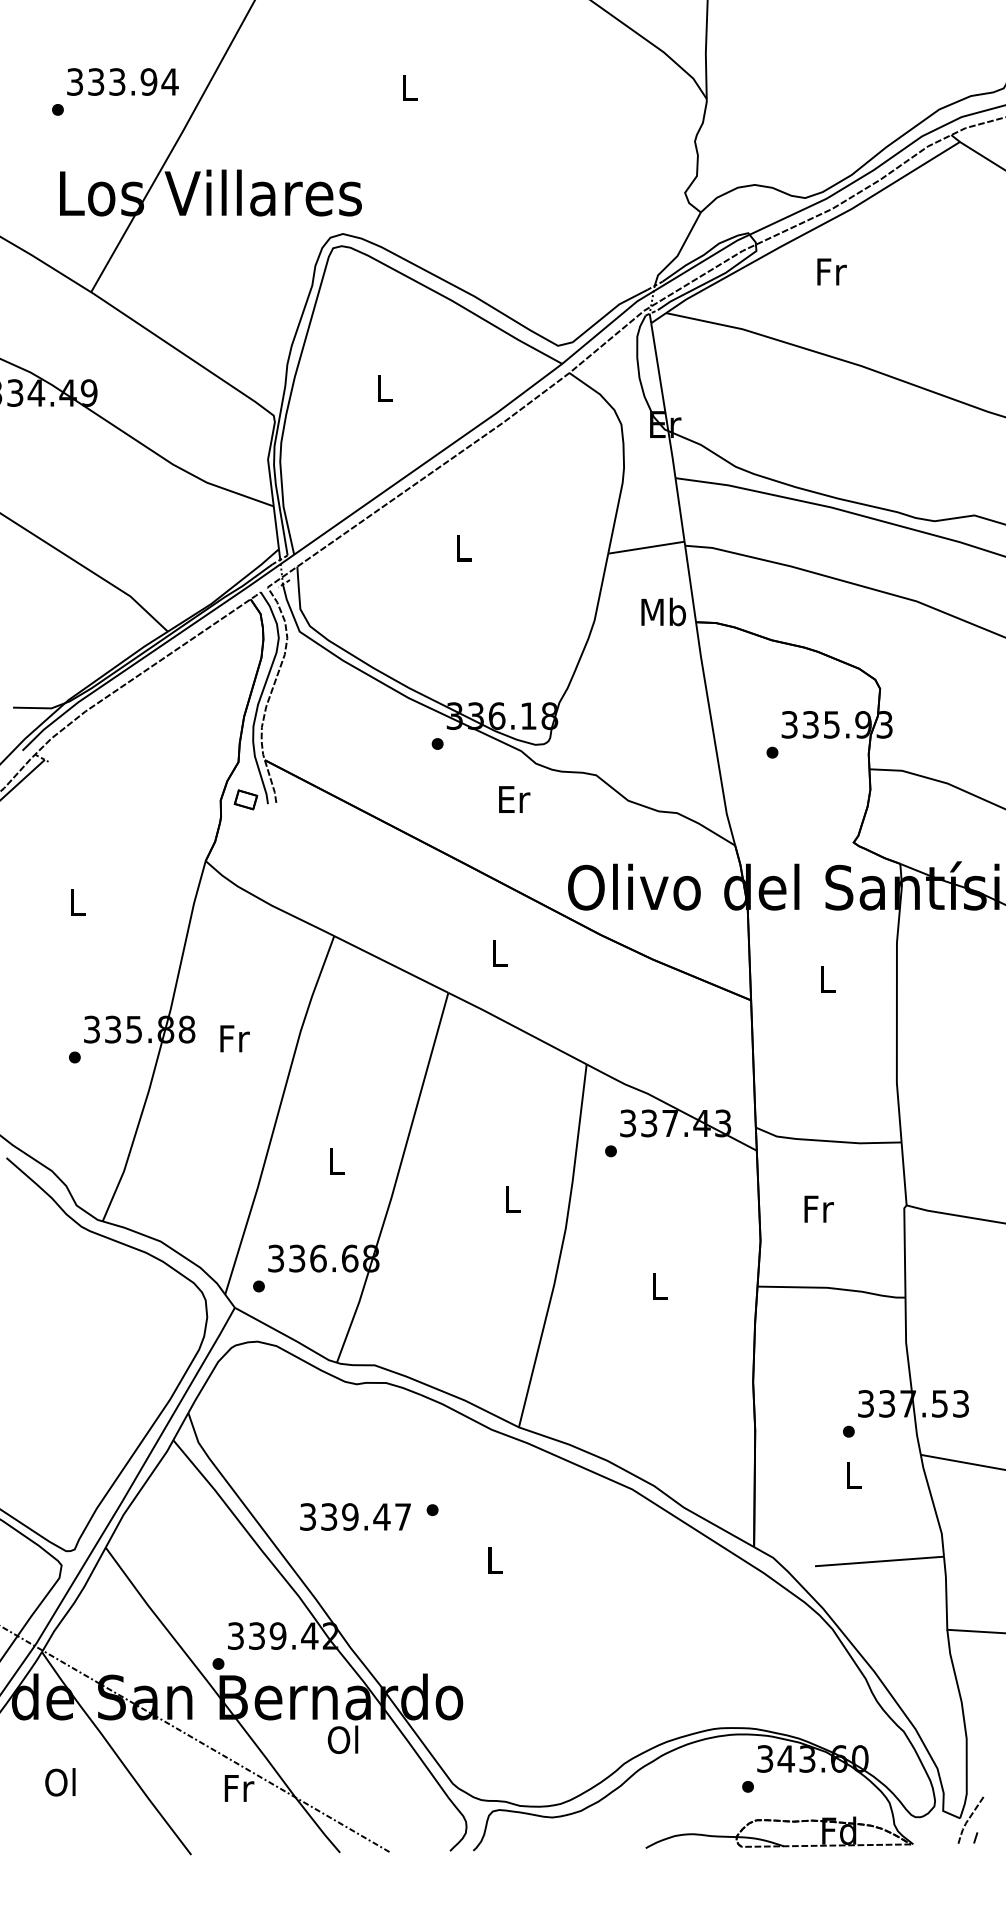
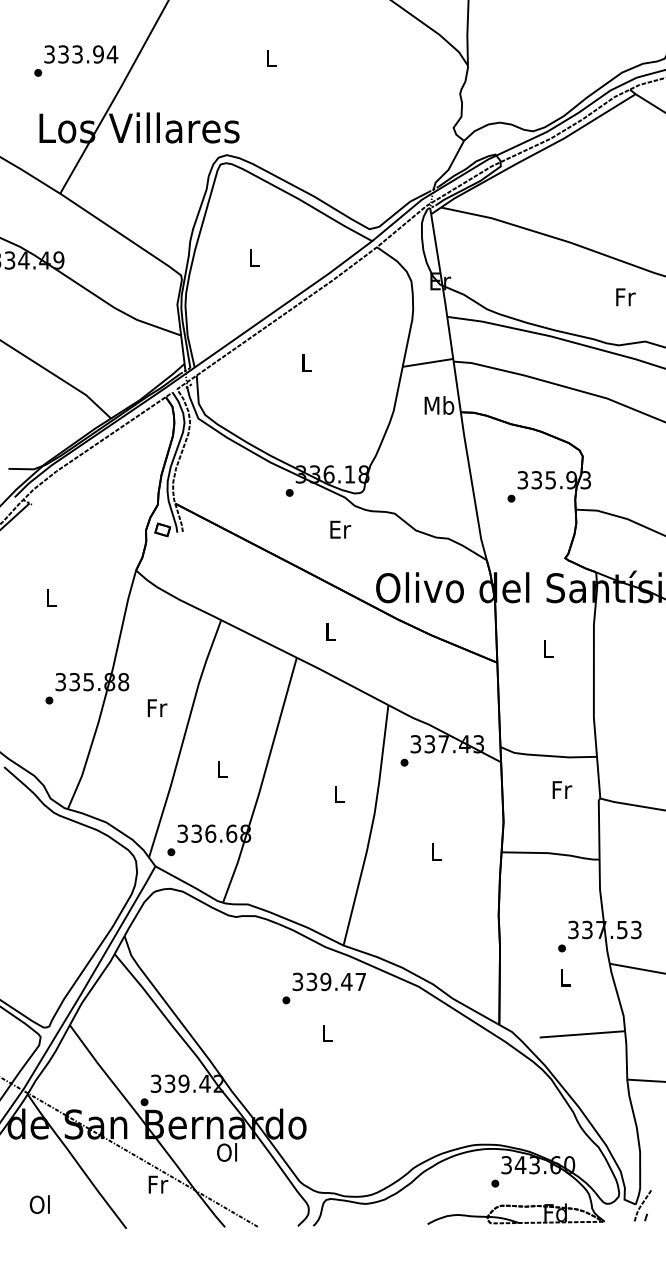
text: (831, 272) -> (625, 297), moved
text: (235, 1039) -> (157, 708), moved
text: (819, 1208) -> (562, 789), moved
text: (354, 1516) -> (328, 981), moved
text: (59, 1782) -> (39, 1204), moved

